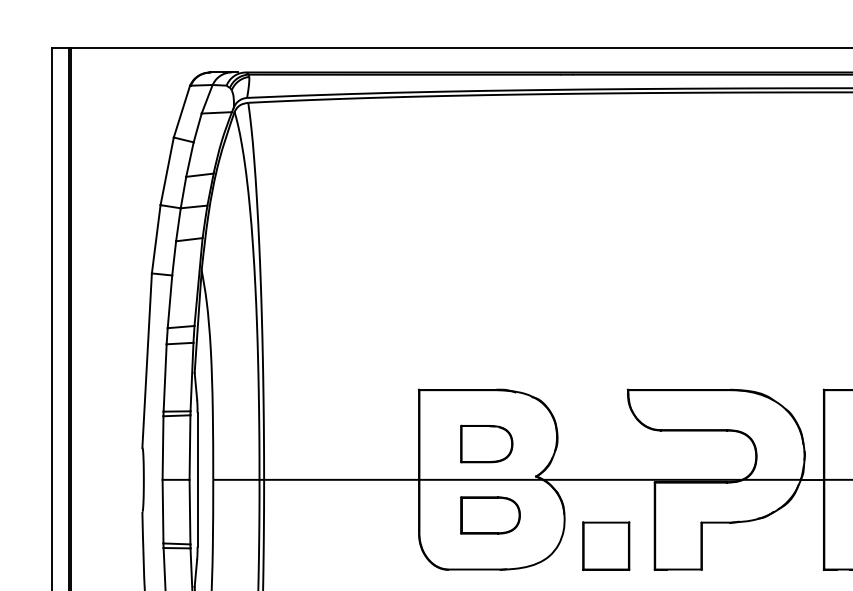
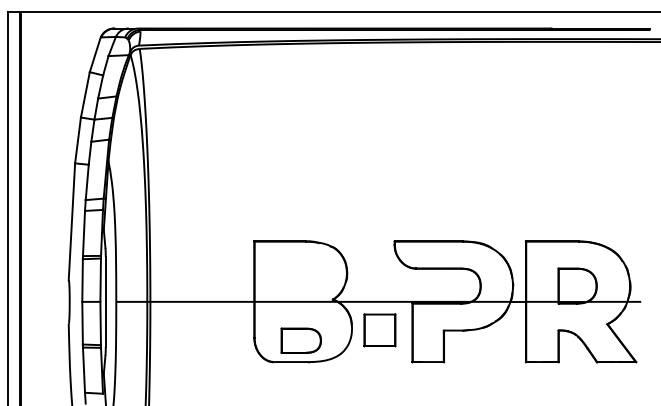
part: (486, 443) -> (299, 277), removed
part: (489, 515) -> (300, 340), moved
part: (605, 546) -> (379, 330), moved

